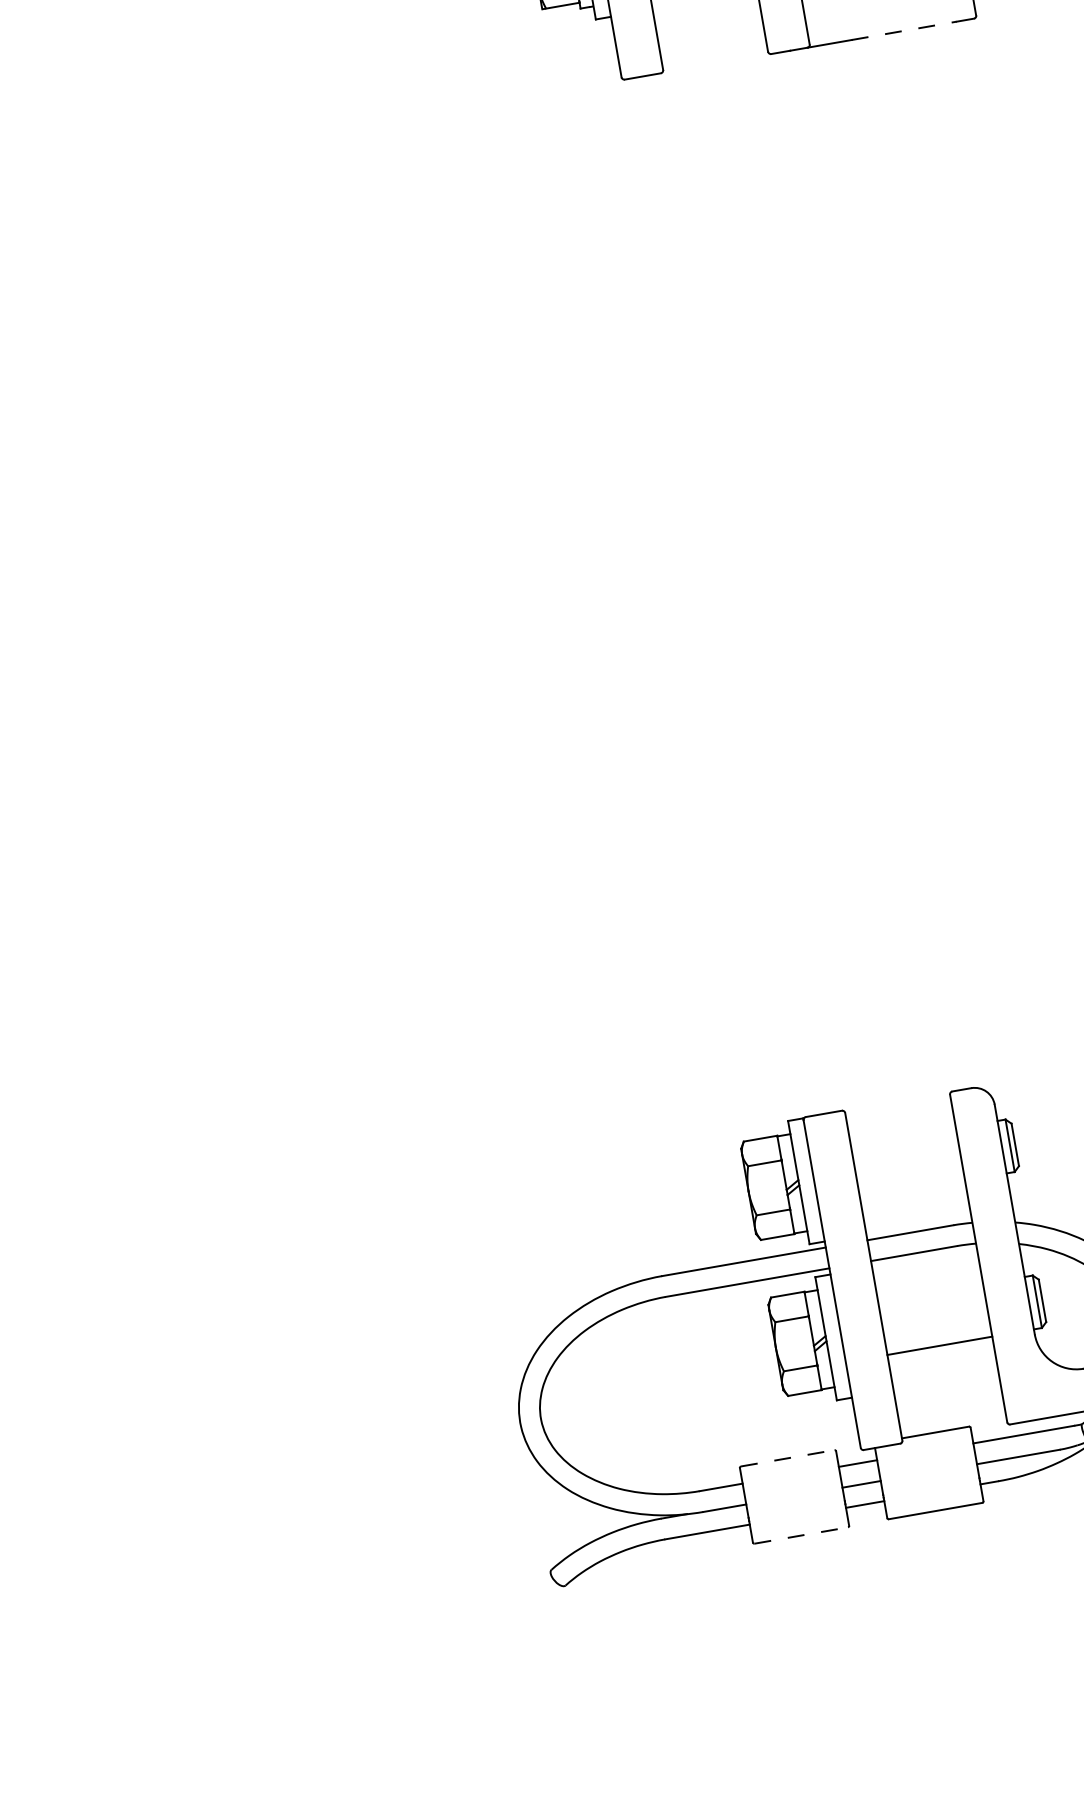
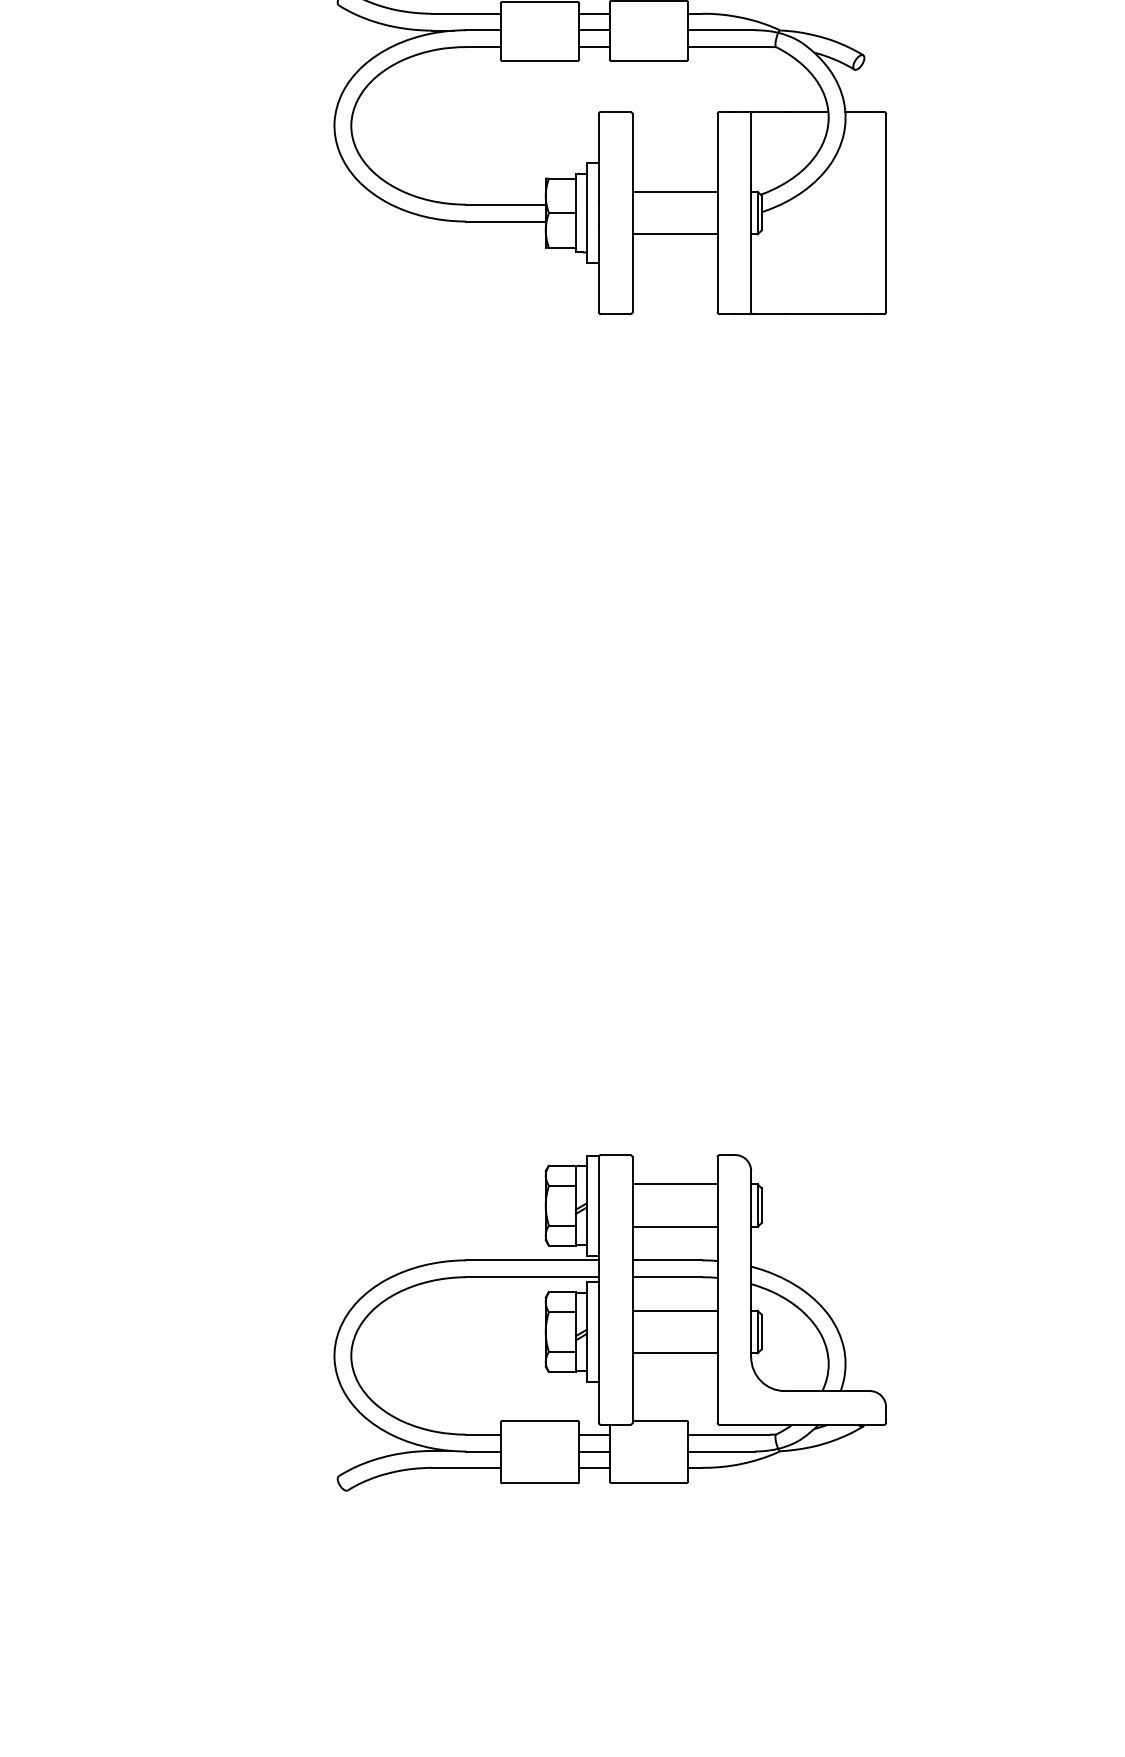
line: (904, 31) -> (827, 314), dashed -> solid
line: (902, 1137) -> (674, 1184), added
line: (911, 1189) -> (674, 1226), added
line: (930, 1293) -> (674, 1310), added
line: (787, 1457) -> (539, 1420), dashed -> solid
line: (800, 1535) -> (539, 1483), dashed -> solid

